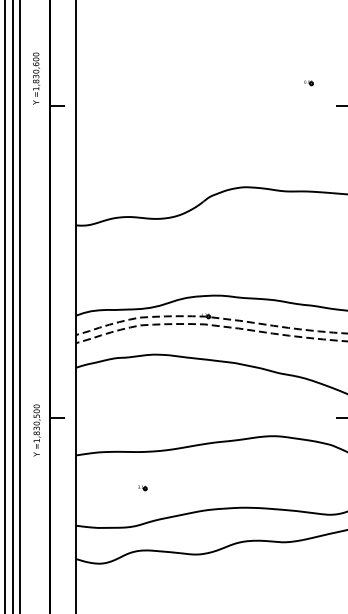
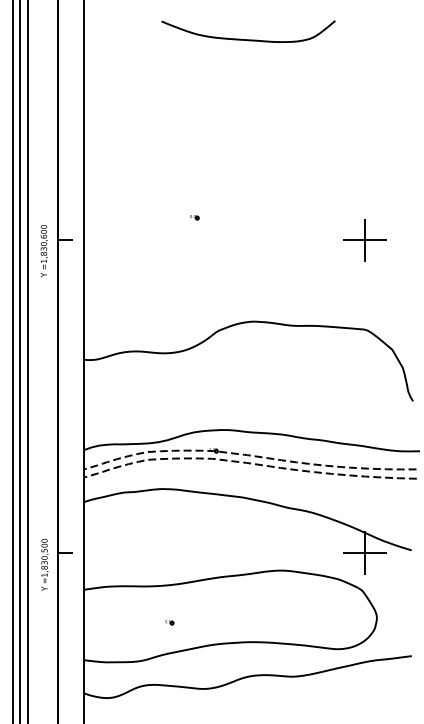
text: (35, 78) -> (43, 250), moved
part: (308, 83) -> (194, 217), moved
part: (142, 488) -> (169, 622), moved

